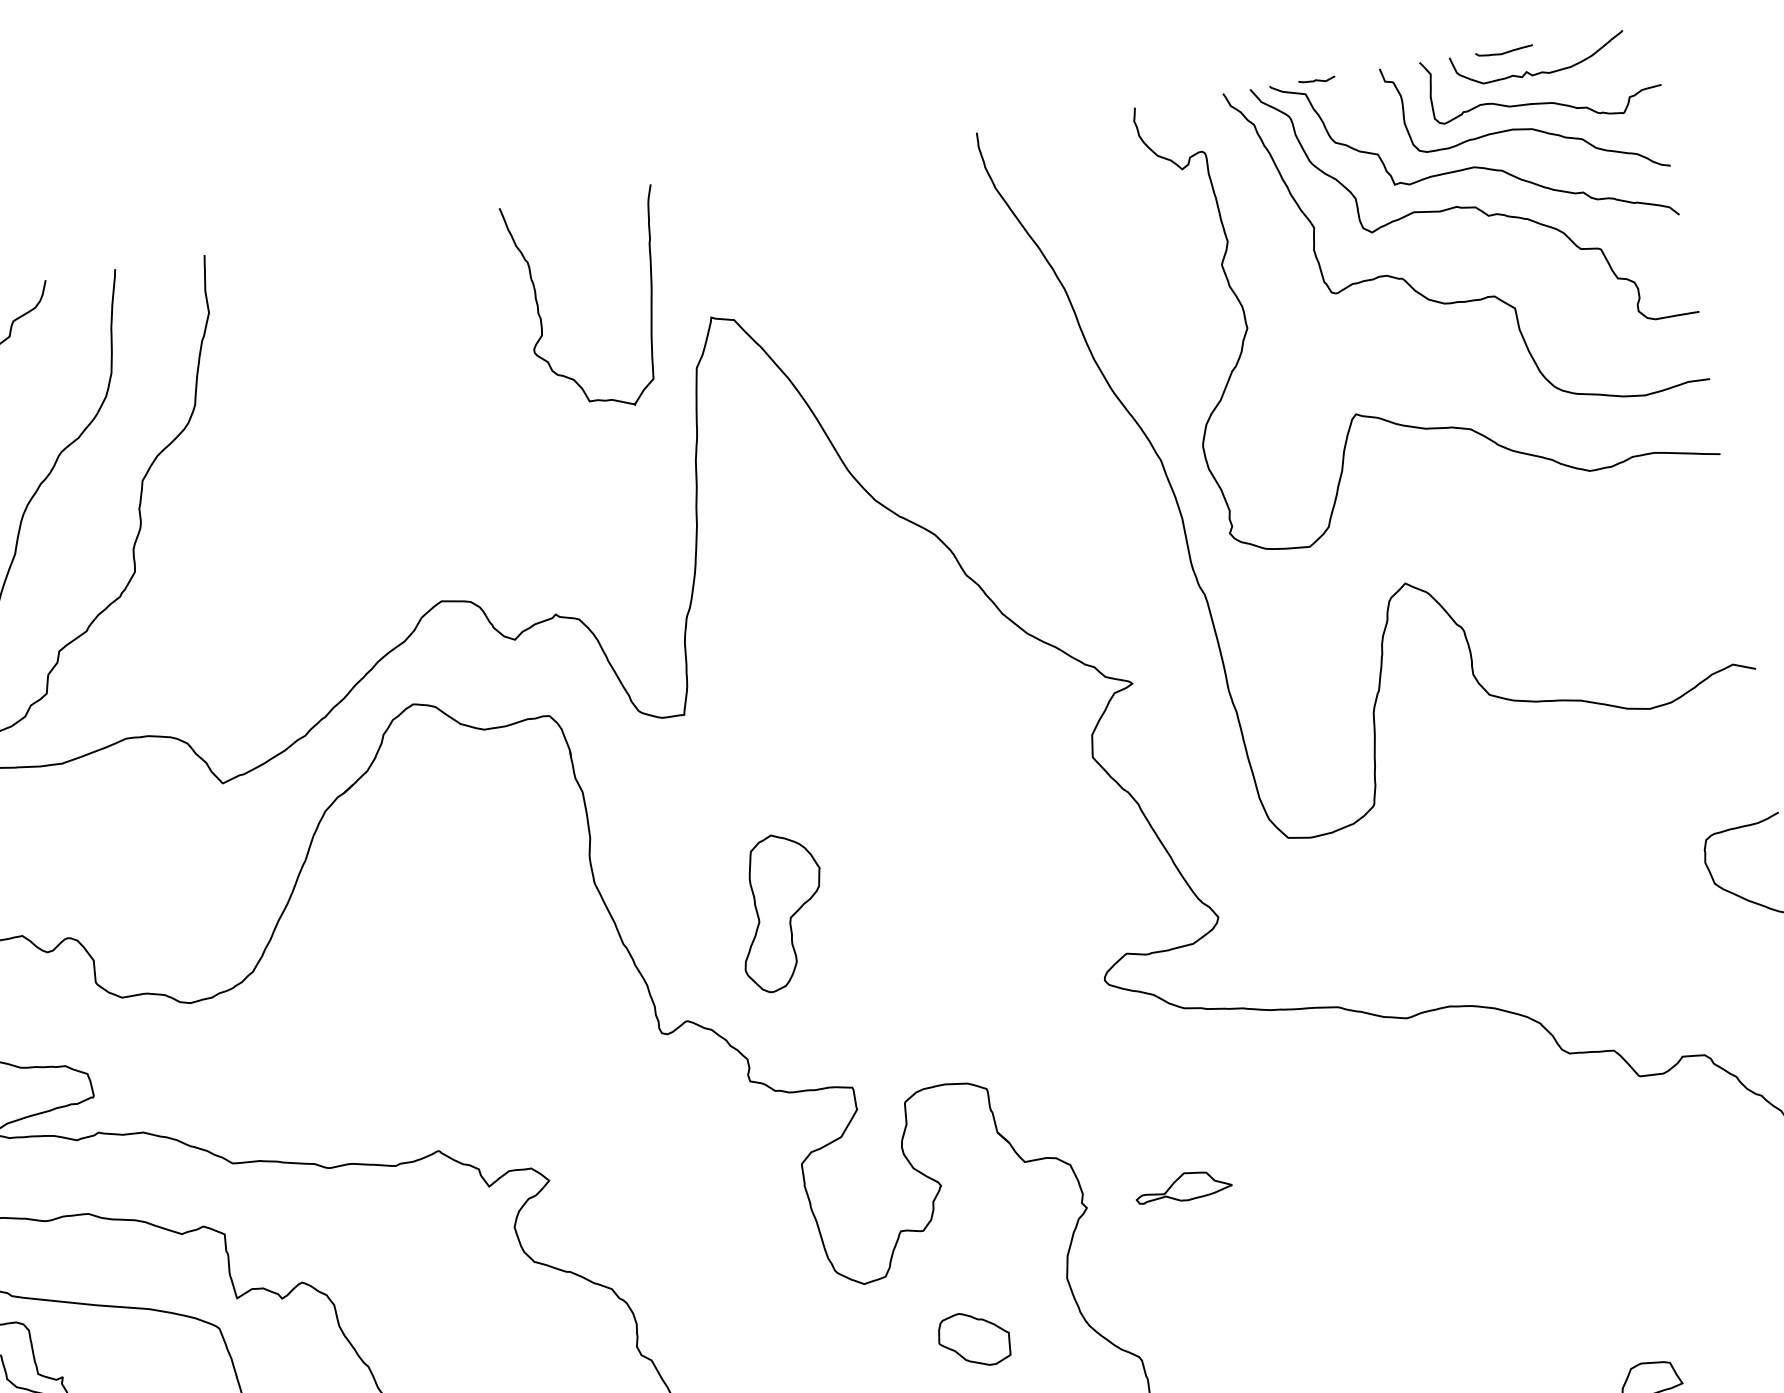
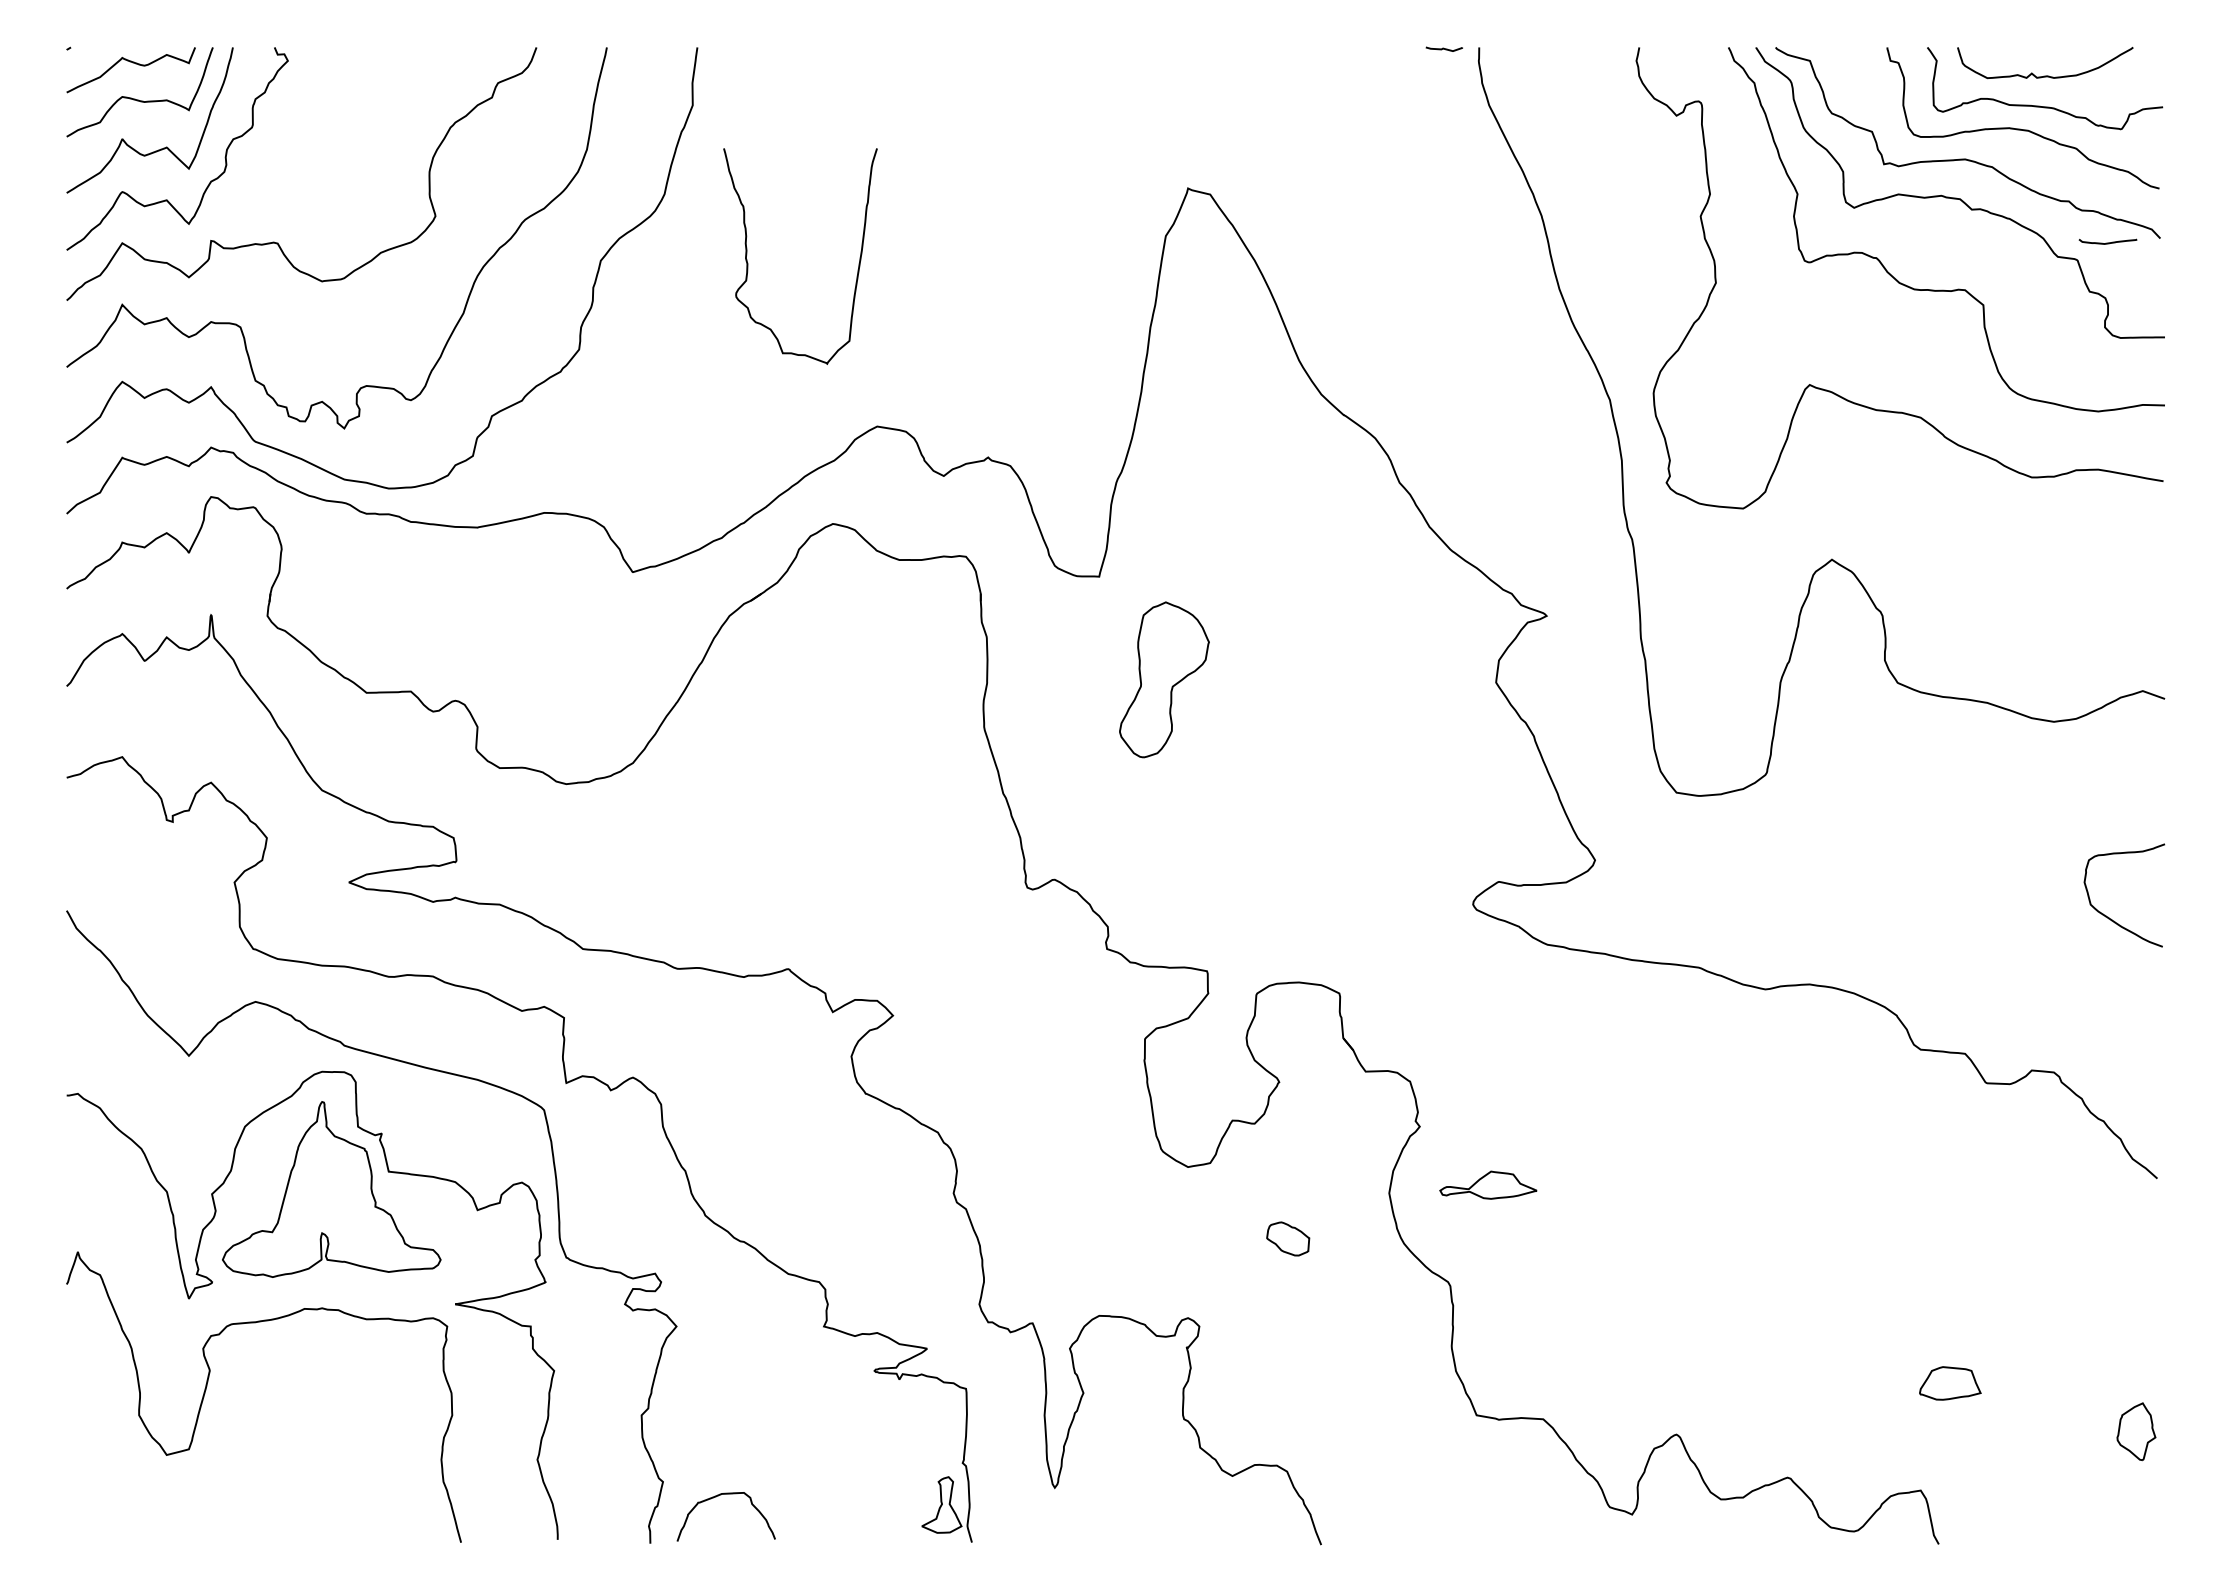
curve: (1503, 52) -> (2107, 242), moved
curve: (1315, 80) -> (1443, 48), moved
curve: (541, 318) -> (748, 263), moved
part: (781, 911) -> (1164, 679), moved
part: (1183, 1186) -> (1488, 1184), moved
part: (974, 1338) -> (1288, 1238), size x0.6

